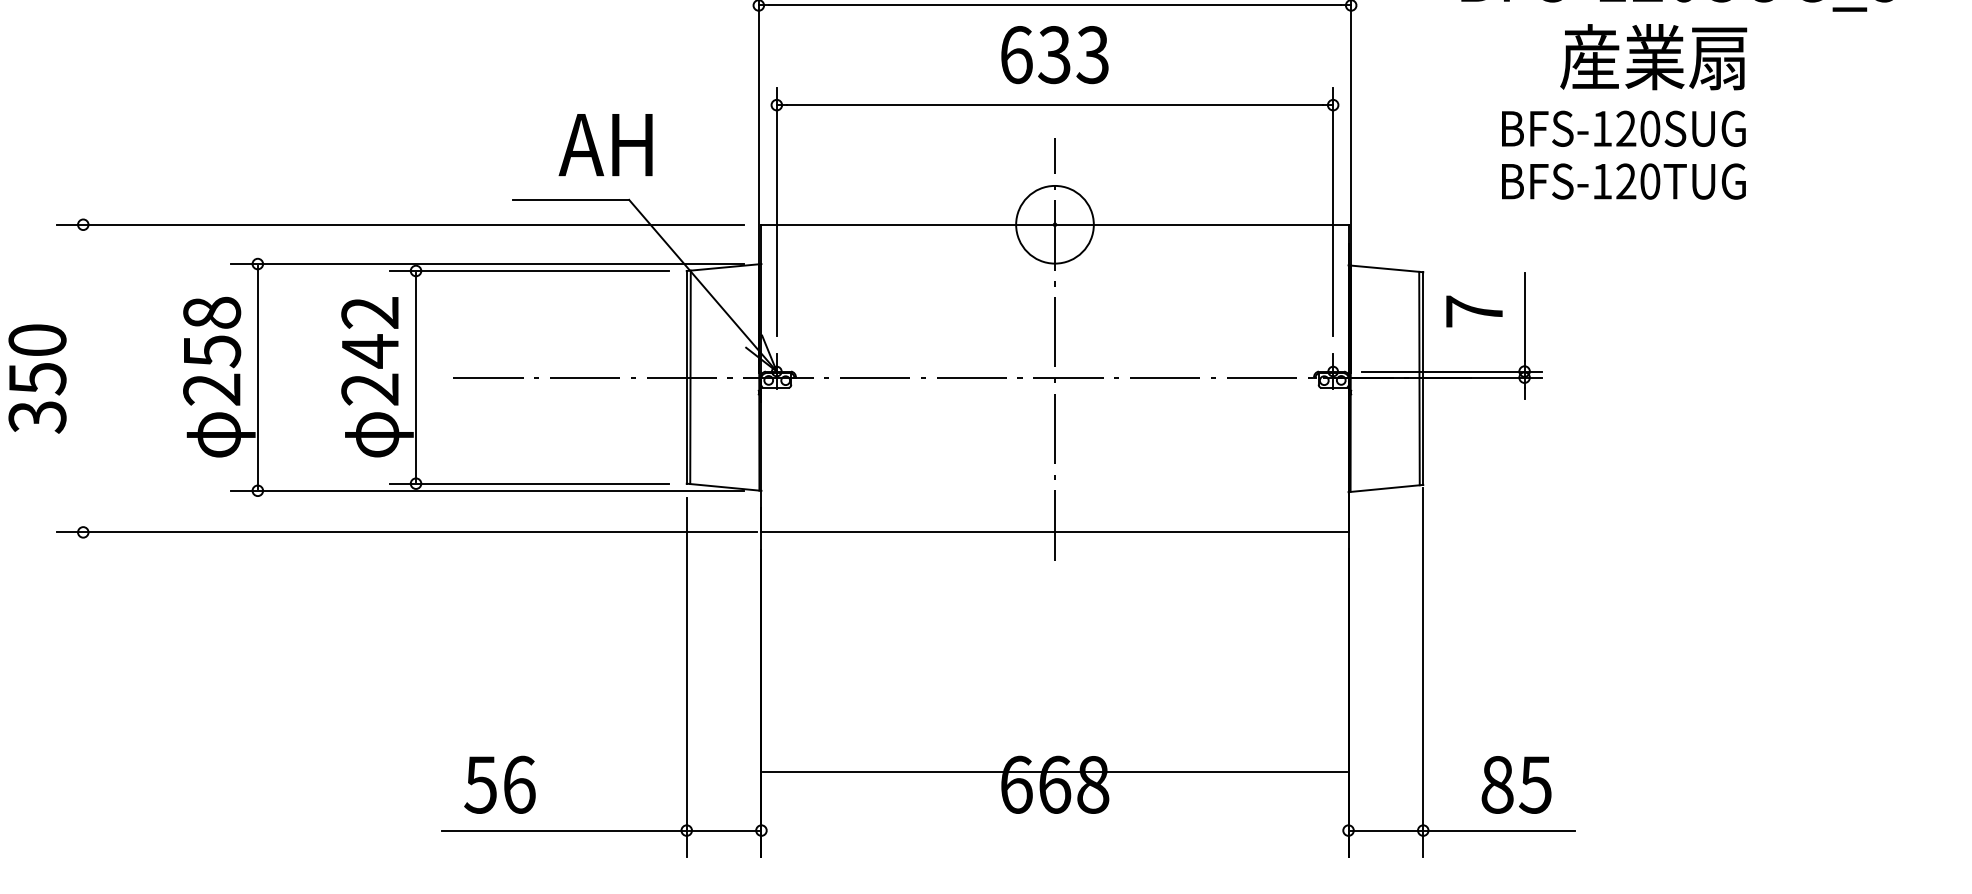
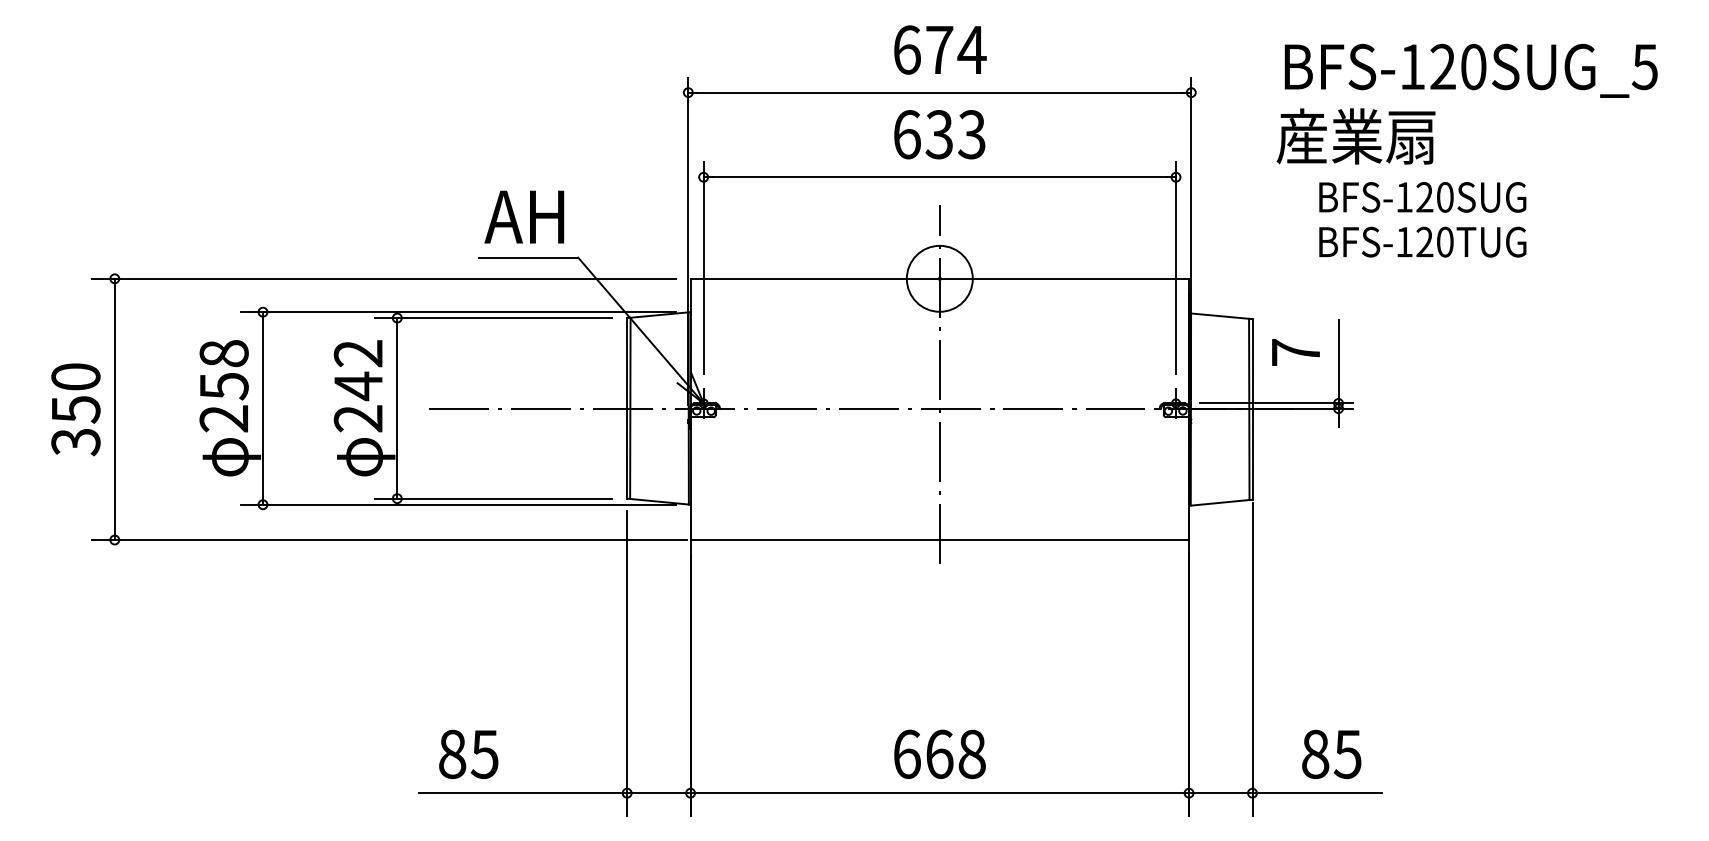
text: (1652, 57) -> (1355, 136), moved
text: (605, 144) -> (524, 216), moved
line: (82, 378) -> (114, 409), added
line: (1054, 772) -> (939, 793), moved
text: (499, 785) -> (468, 754), 56 -> 85

